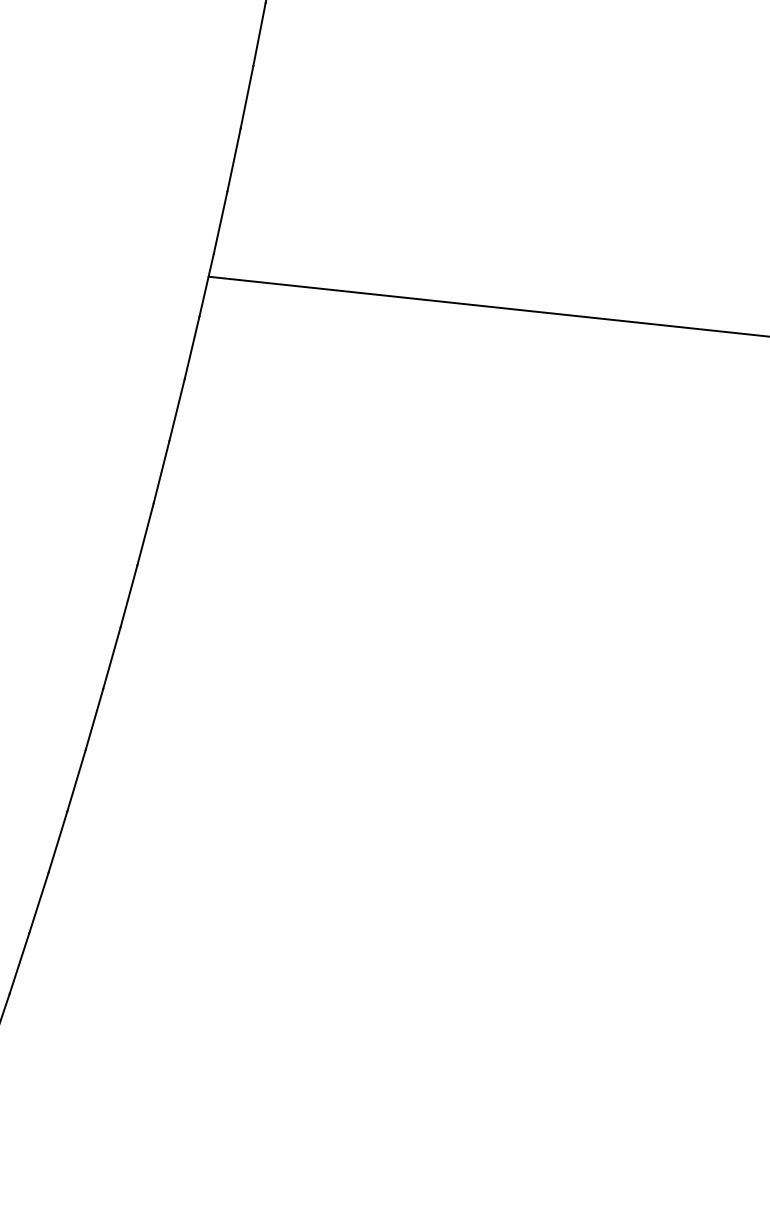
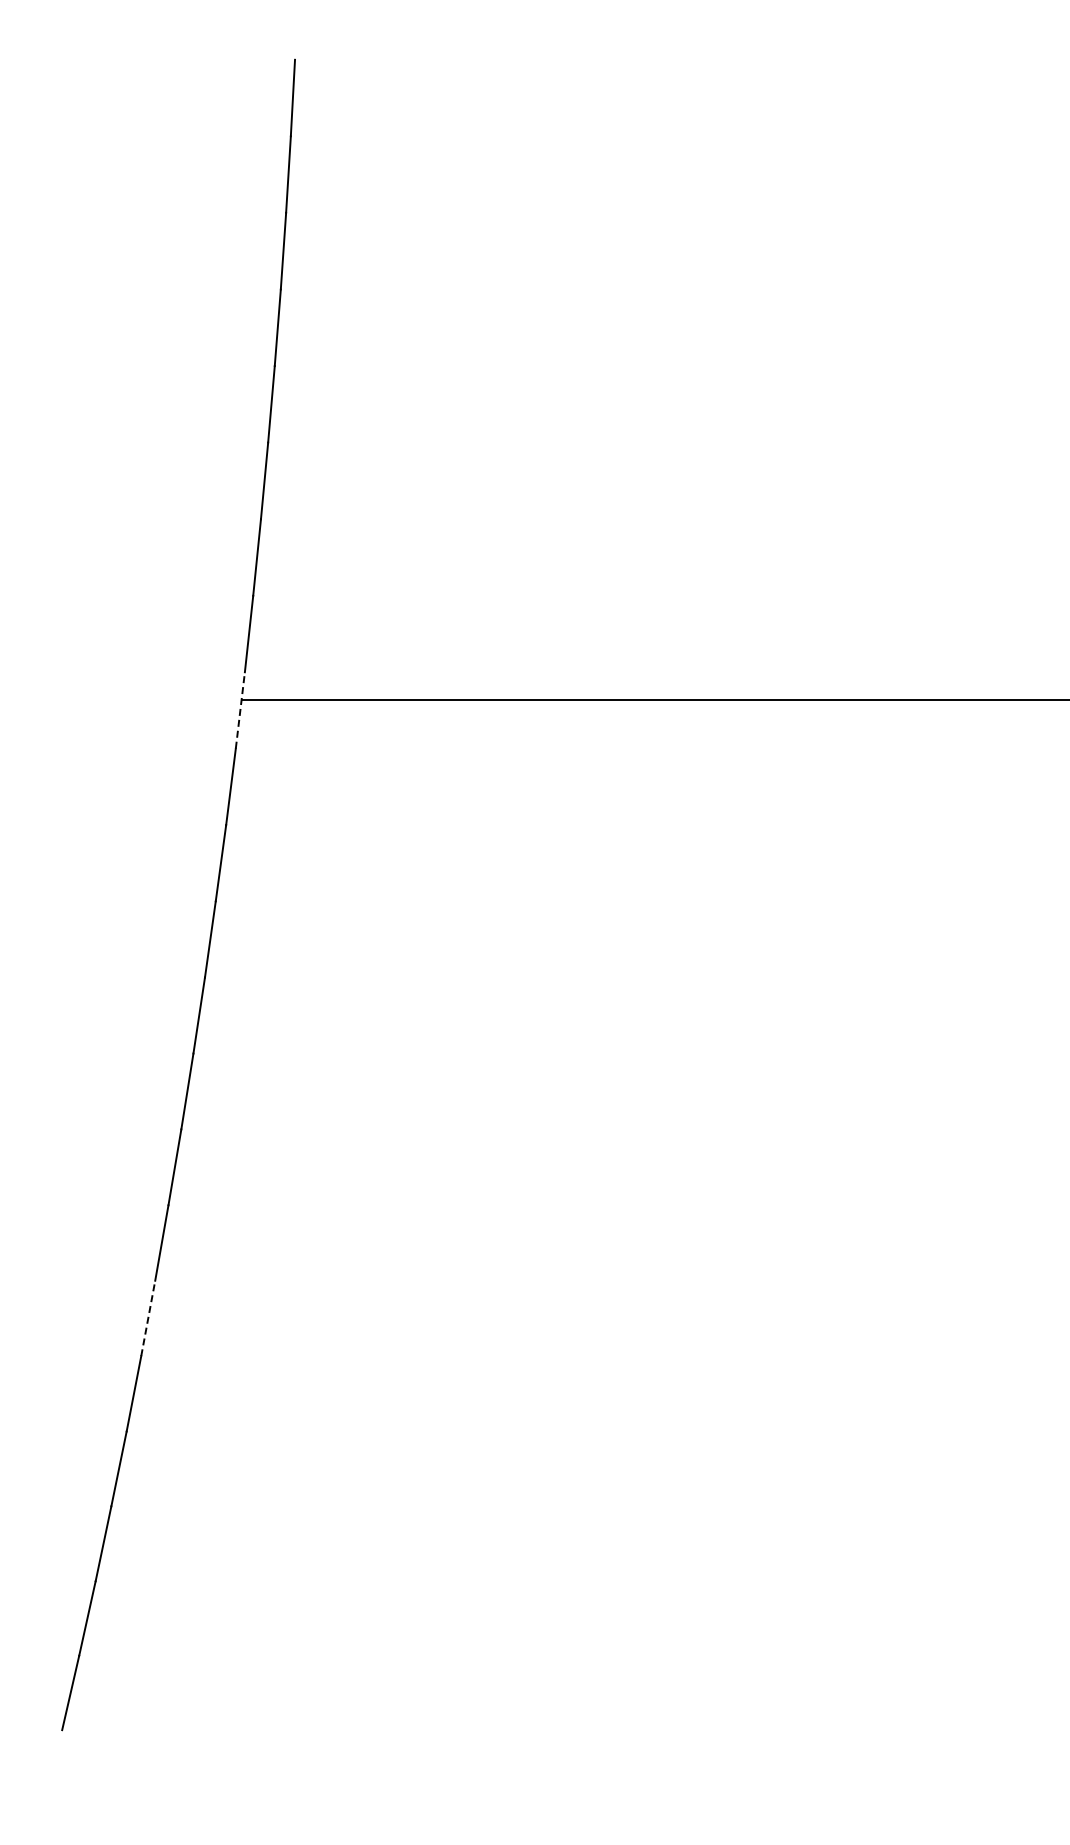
line: (206, 284) -> (240, 709), solid -> dashed
line: (76, 780) -> (148, 1317), solid -> dashed

